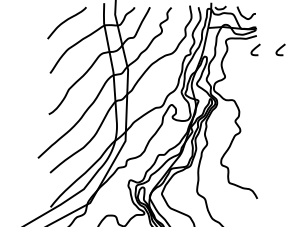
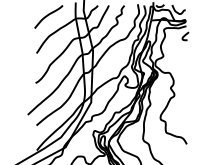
curve: (280, 49) -> (203, 36), removed

